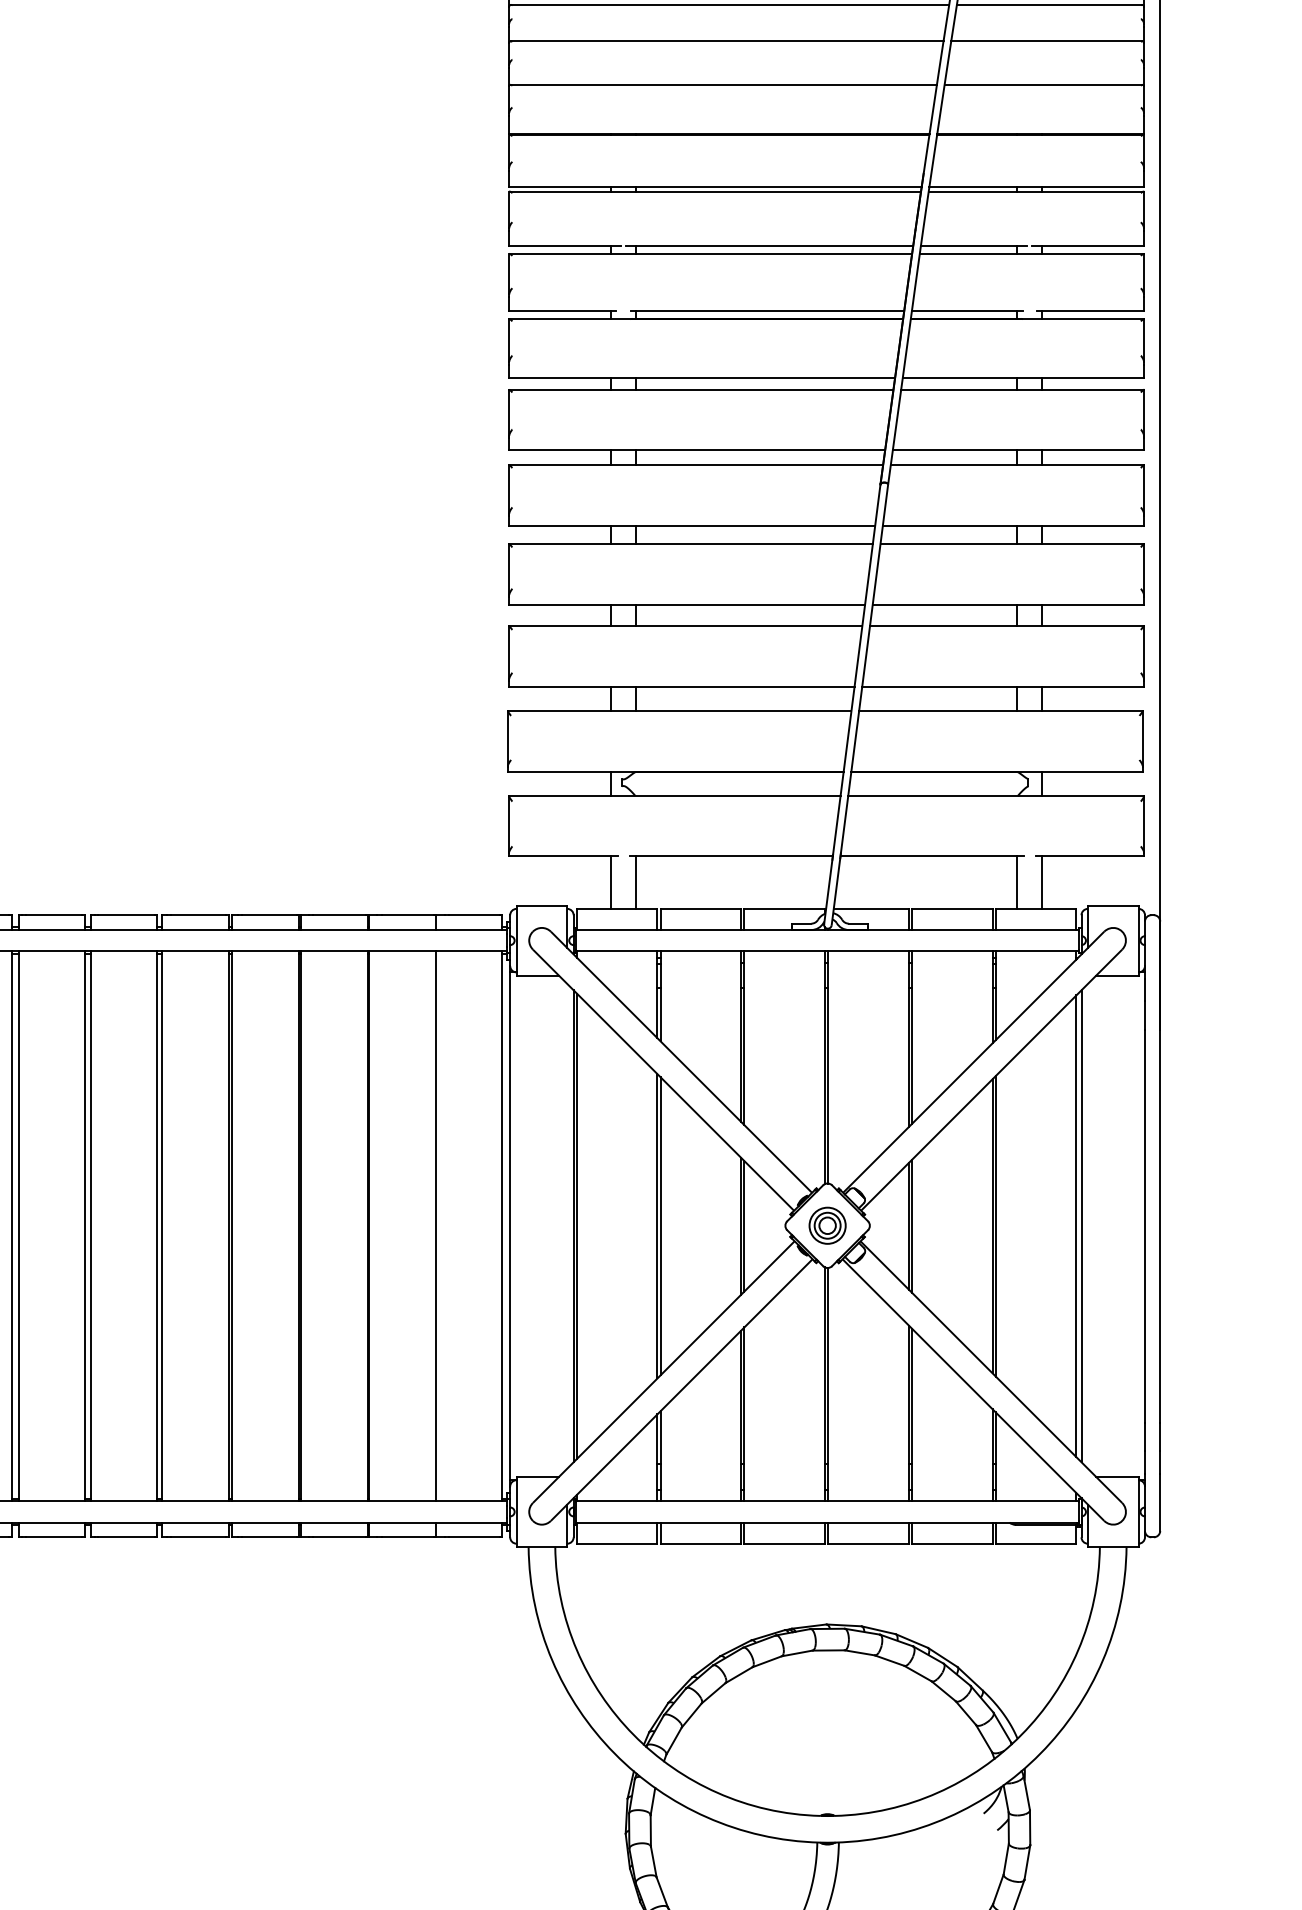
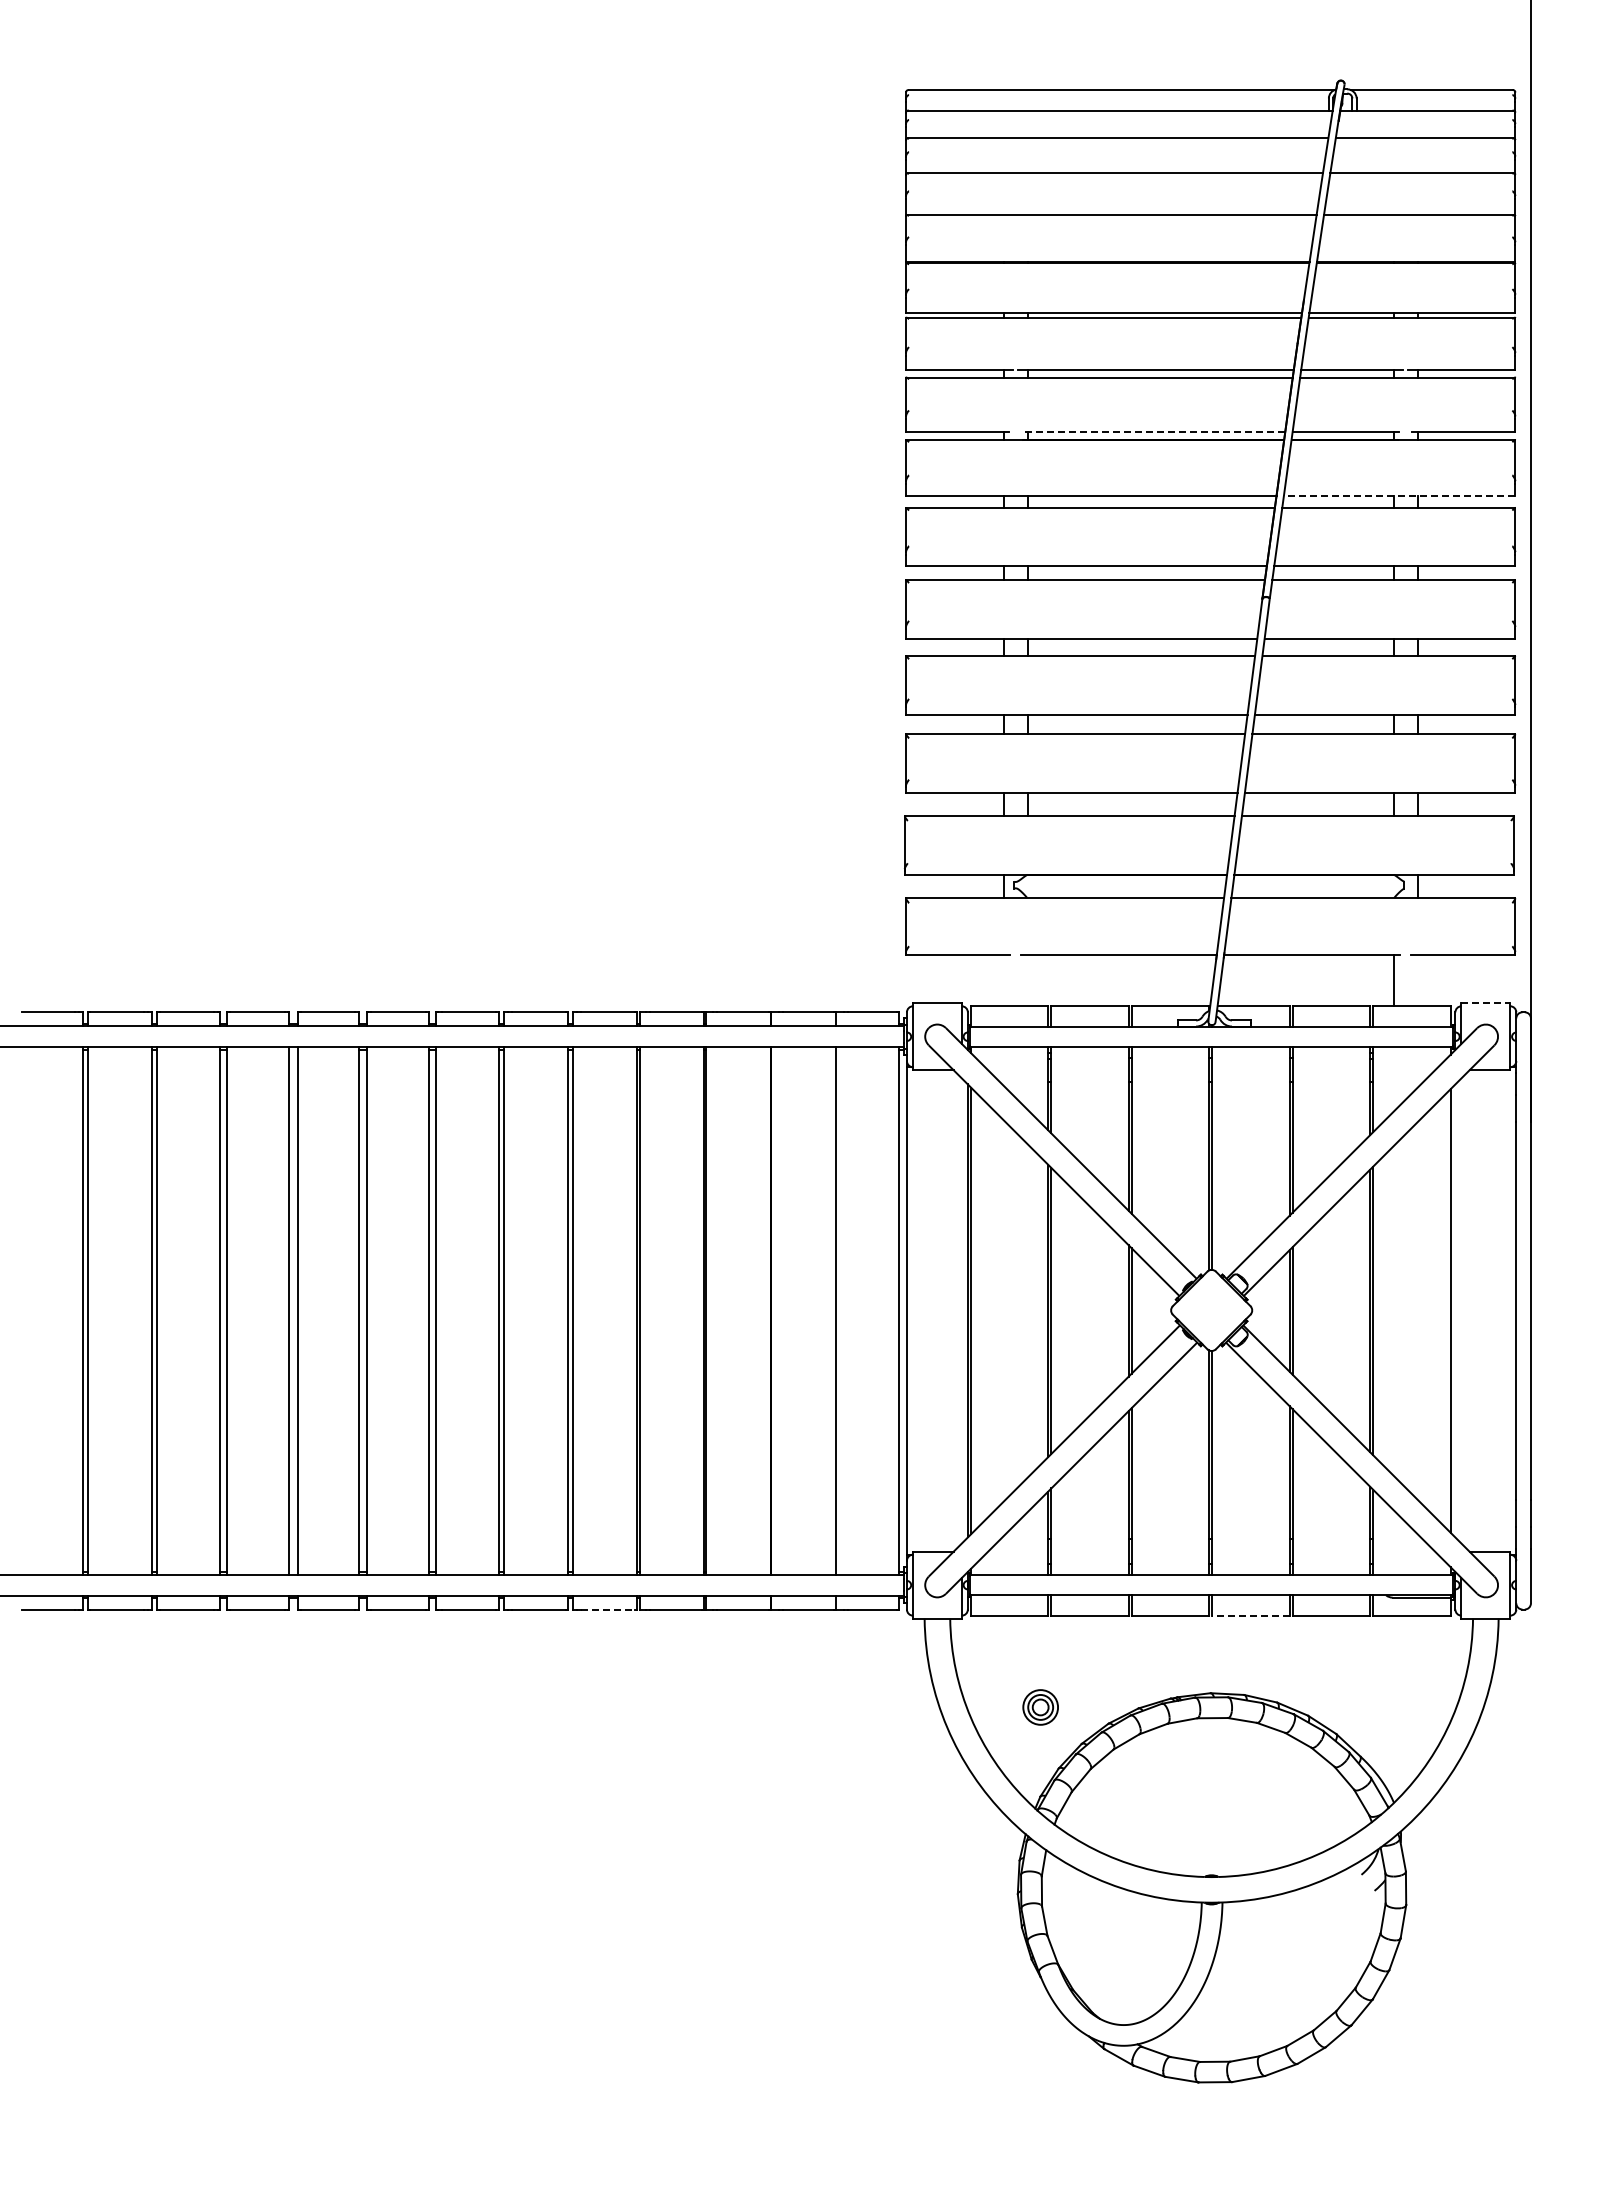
line: (767, 311) -> (1153, 432), solid -> dashed
line: (1023, 377) -> (1399, 496), solid -> dashed
line: (610, 882) -> (1003, 980), removed
line: (635, 882) -> (1027, 980), removed
line: (1042, 882) -> (1417, 980), removed
line: (1113, 906) -> (1486, 1003), solid -> dashed
part: (827, 1225) -> (1040, 1707), moved
line: (1081, 1225) -> (1455, 1310), removed
line: (198, 1537) -> (607, 1609), solid -> dashed
line: (868, 1543) -> (1250, 1615), solid -> dashed

